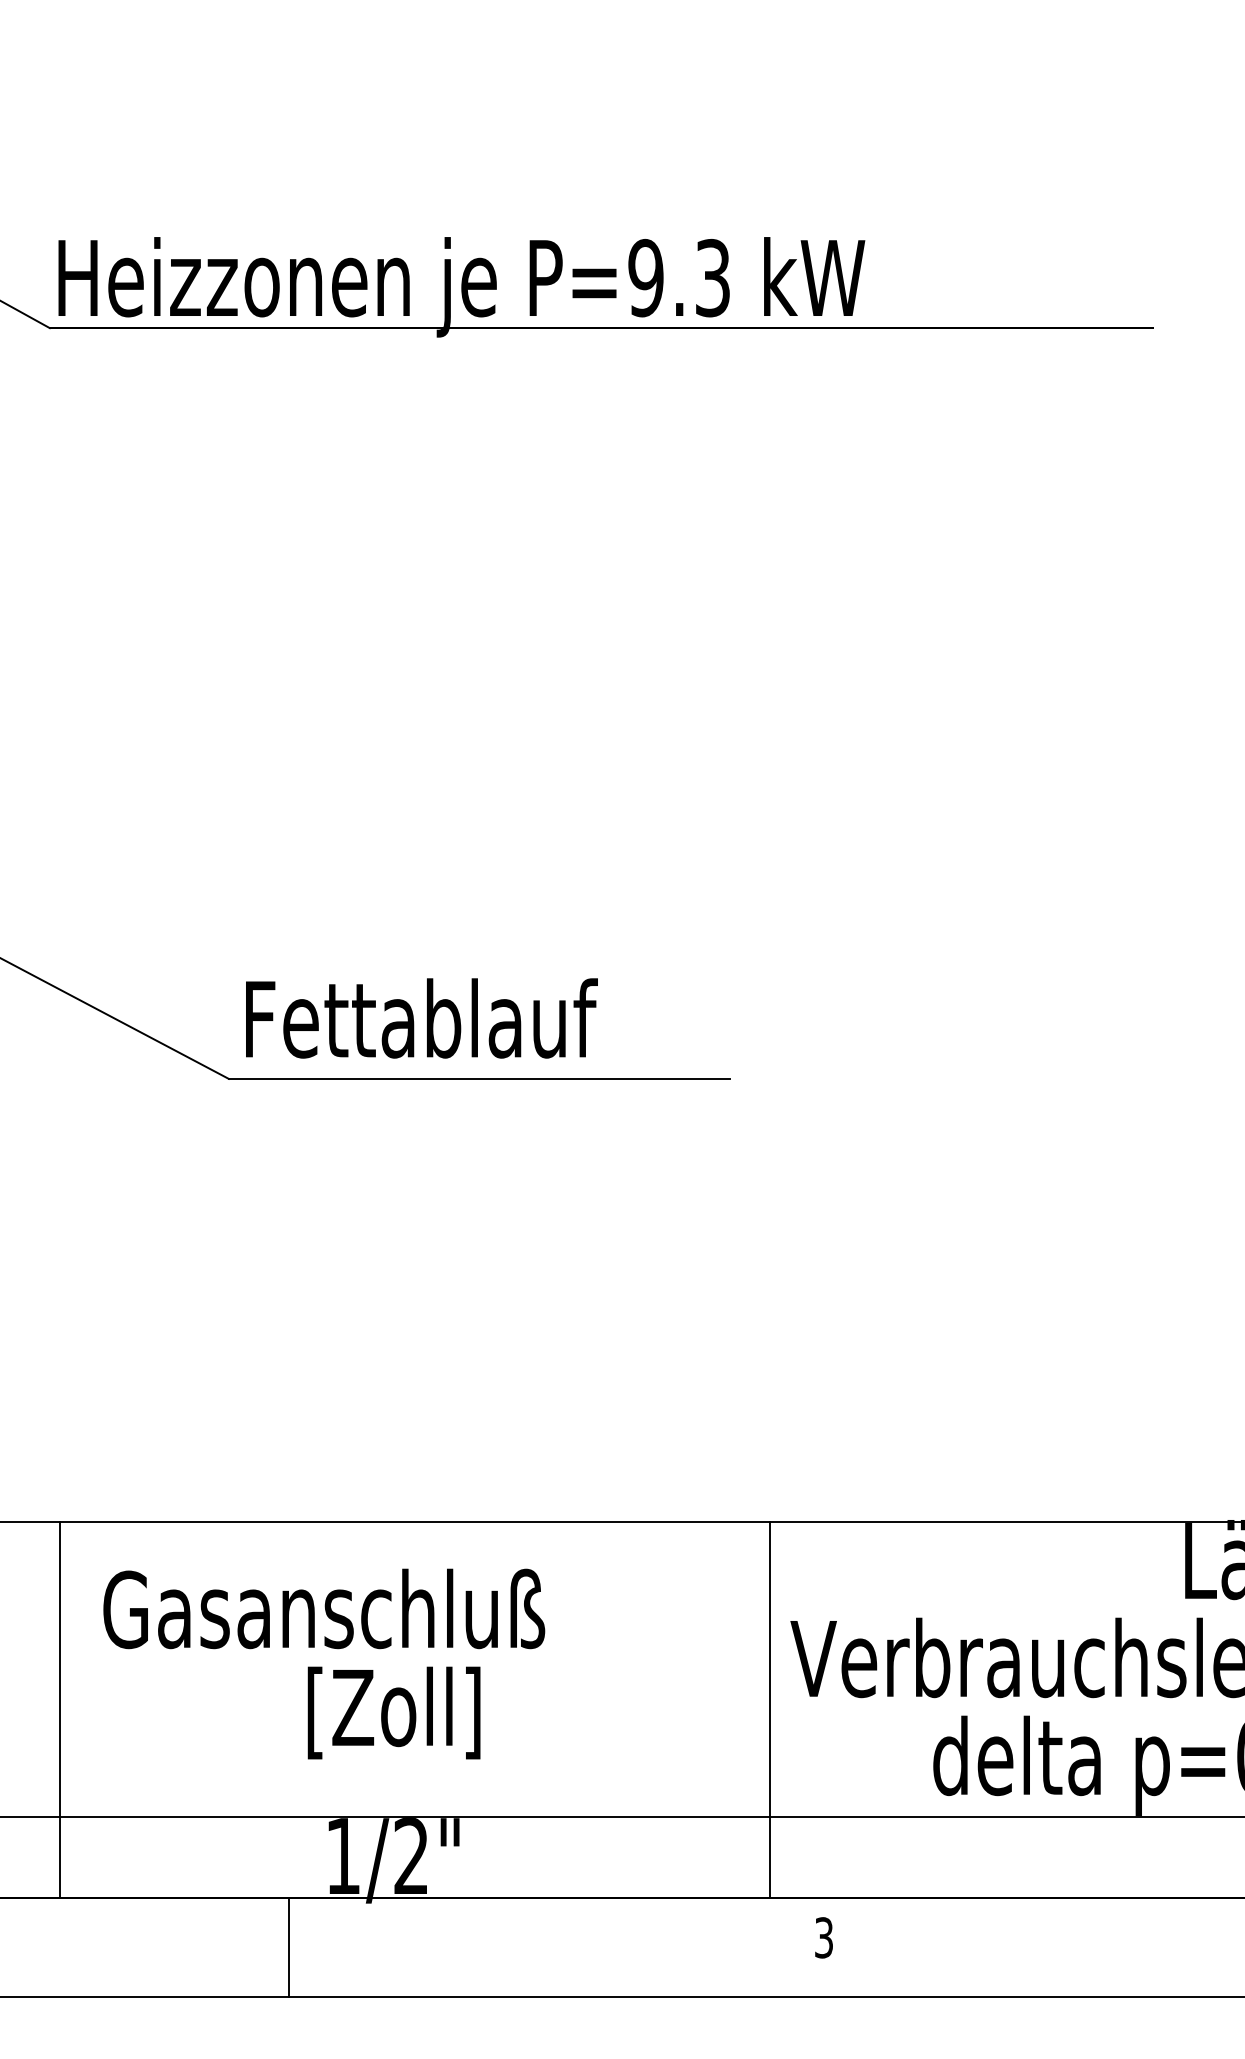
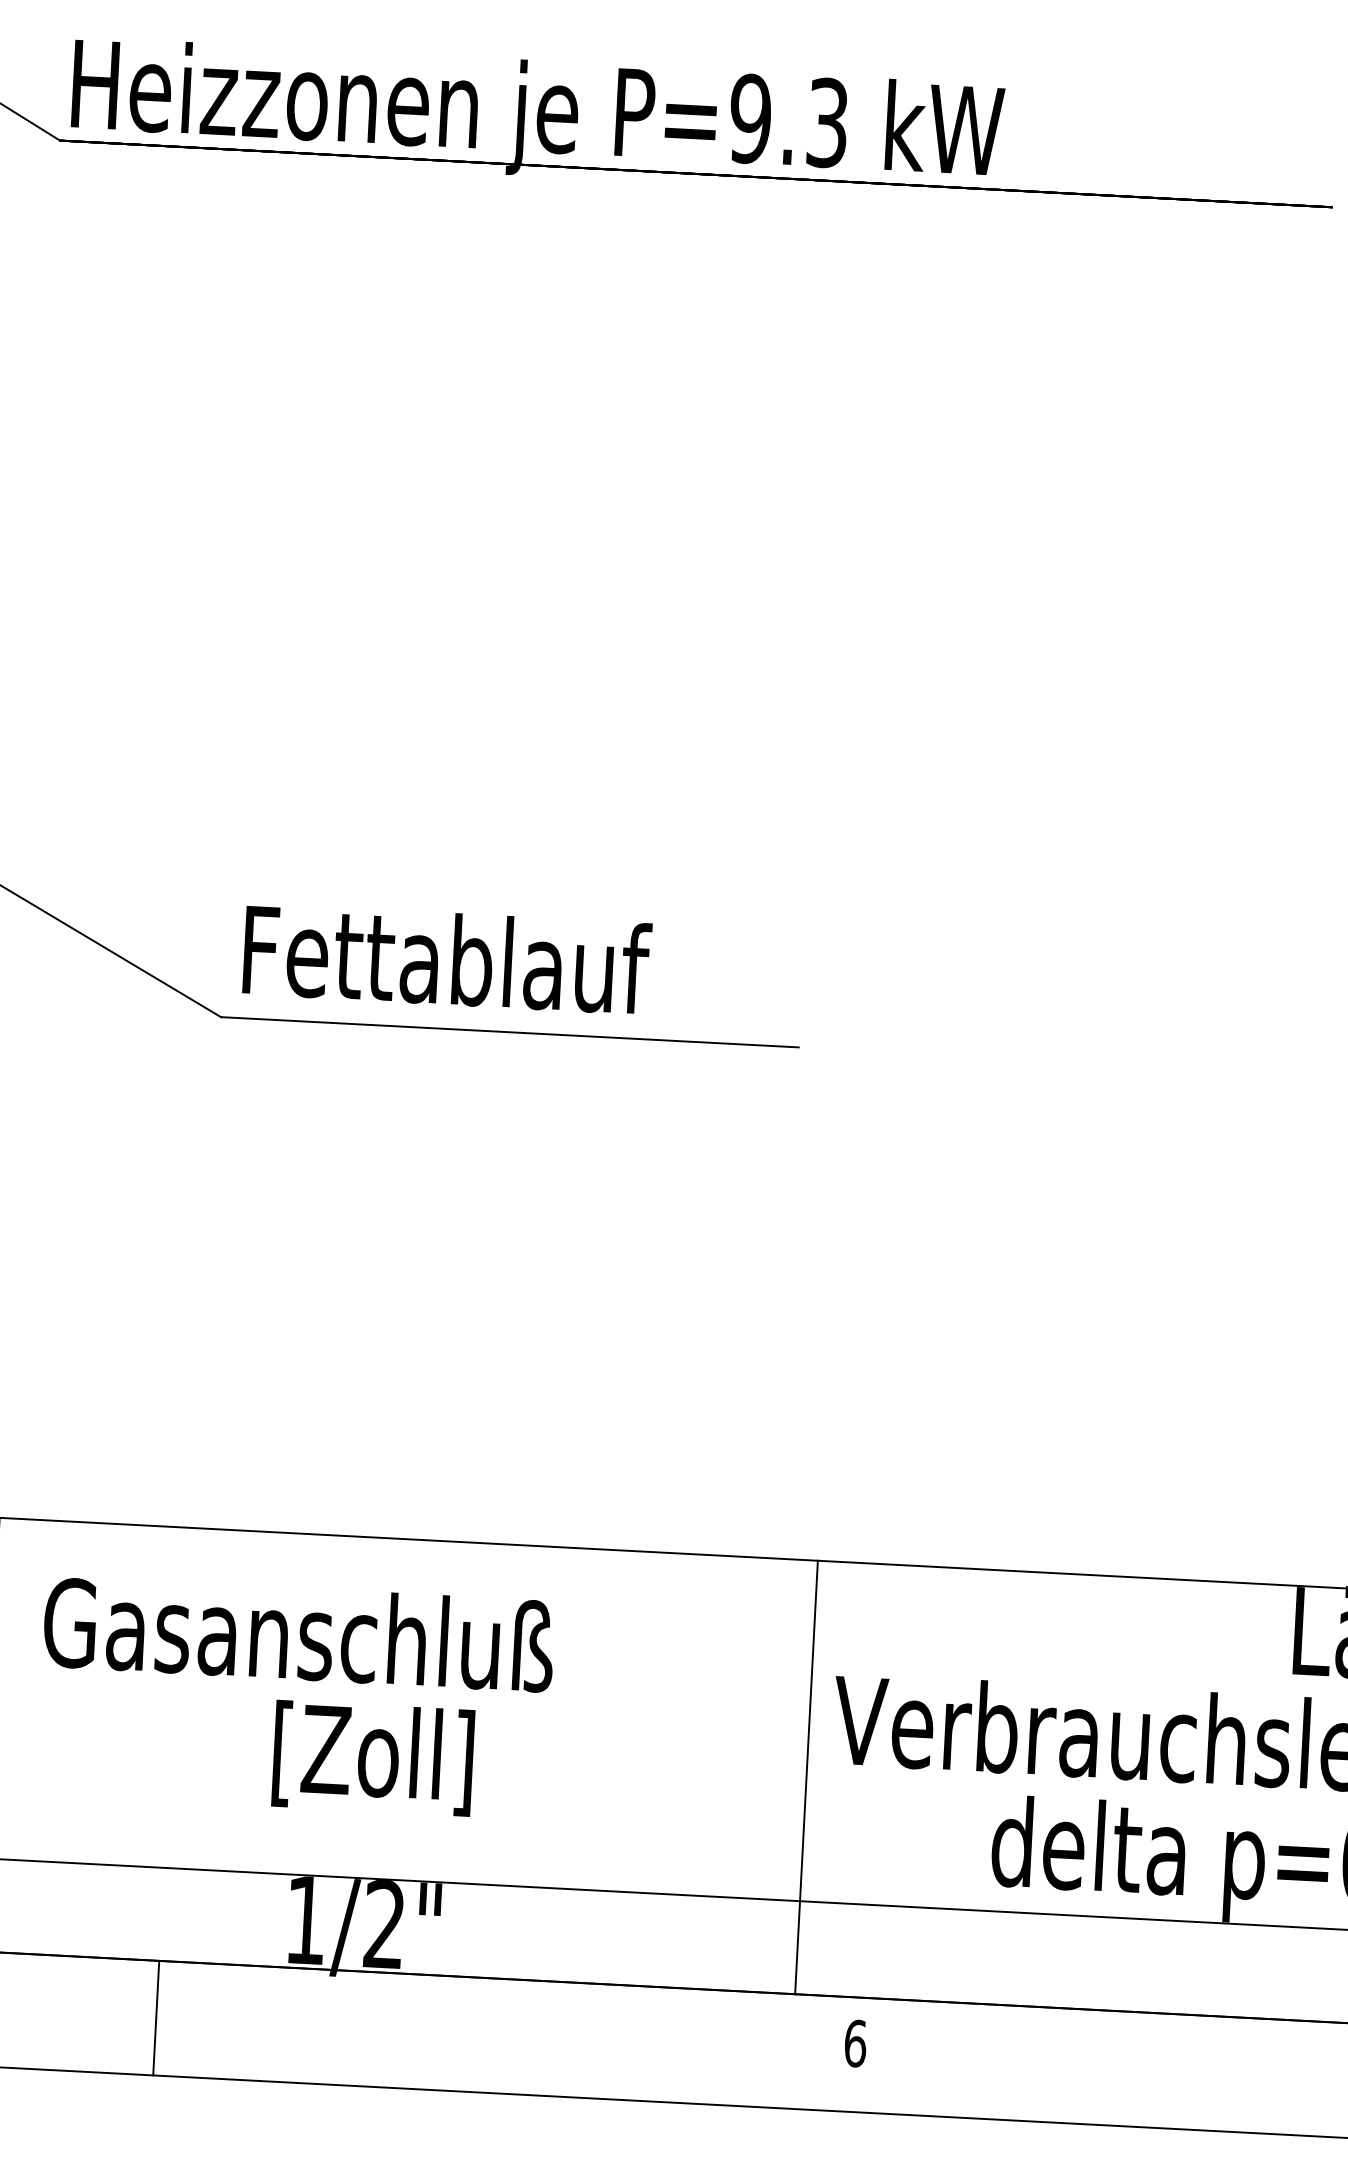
text: (824, 1937) -> (856, 2043), 3 -> 6
line: (289, 1947) -> (156, 2018), moved

